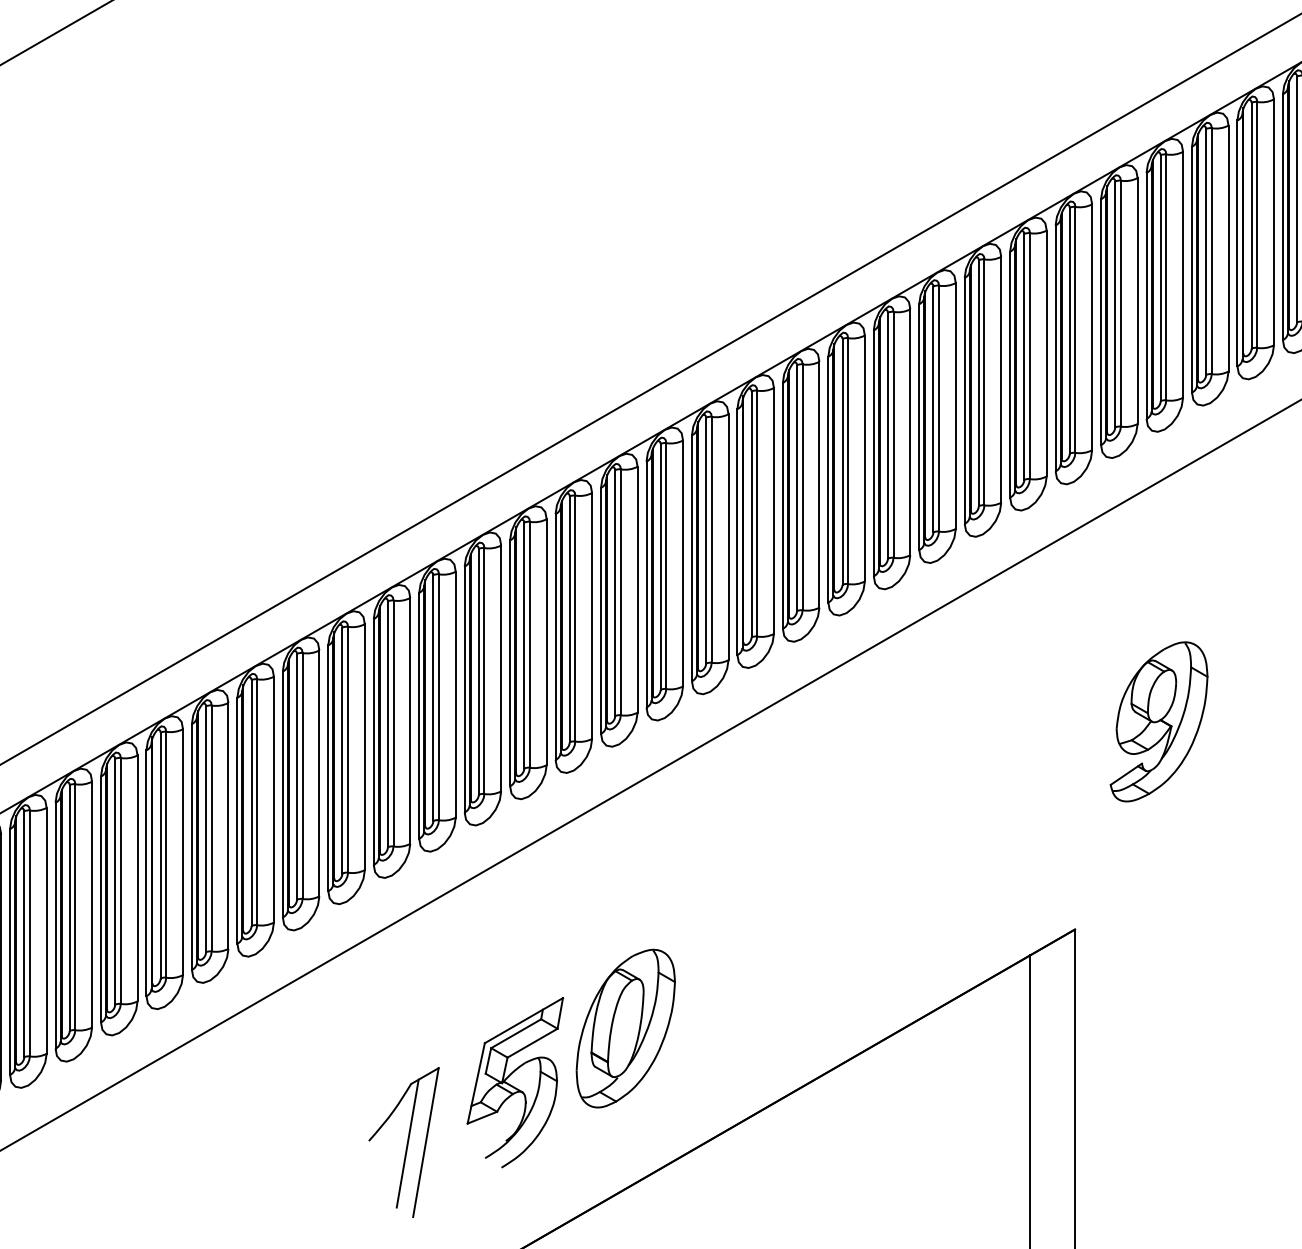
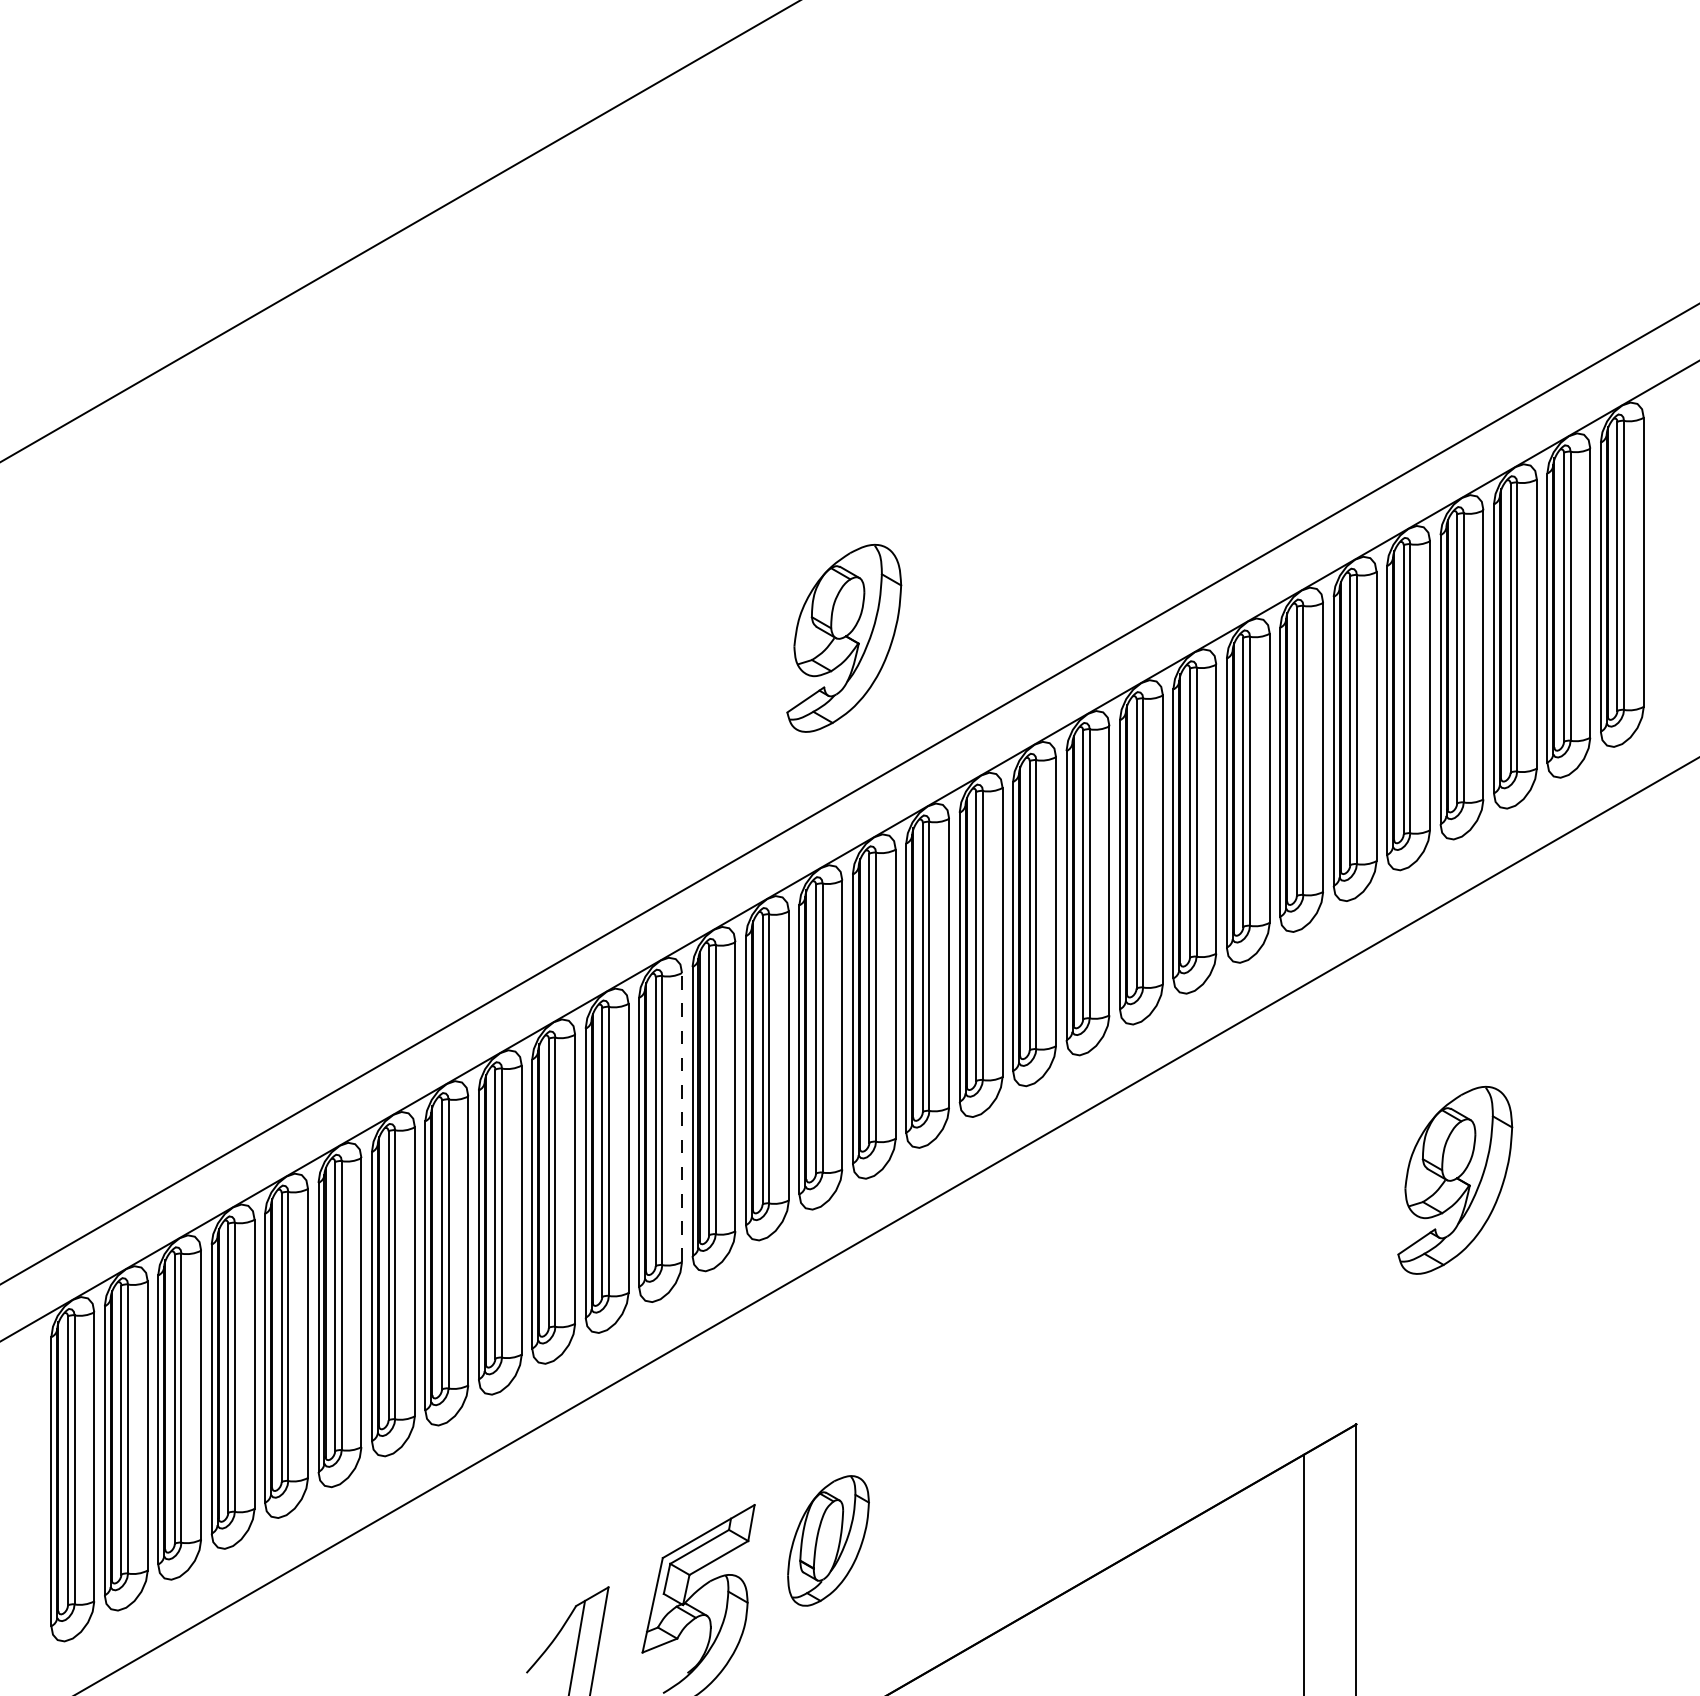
part: (639, 260) -> (844, 637), added
line: (501, 668) -> (682, 1117), solid -> dashed
part: (625, 1028) -> (828, 1540), size x0.7

